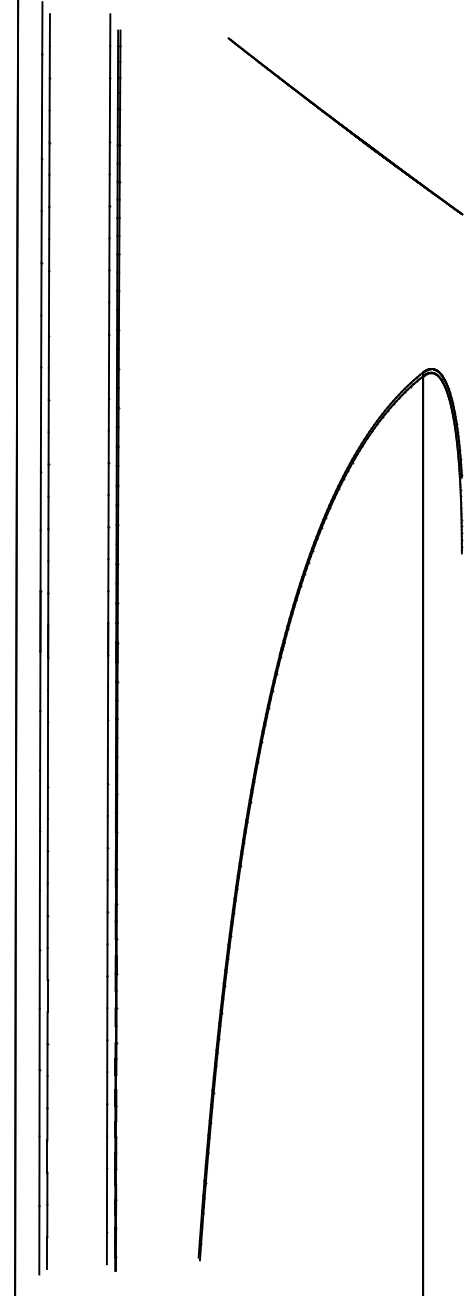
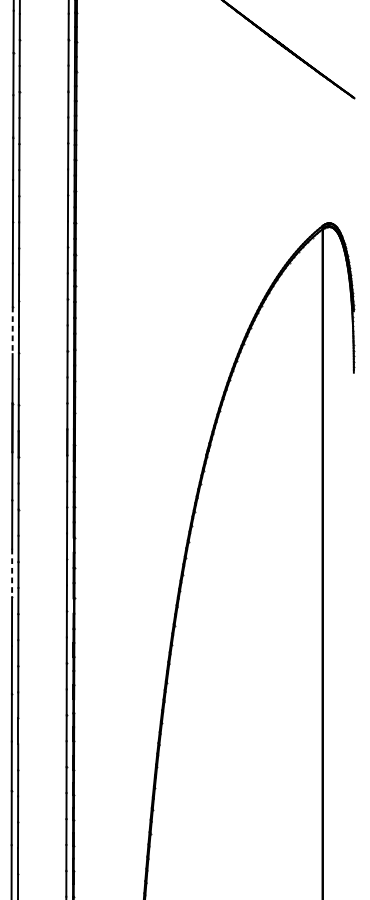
line: (40, 501) -> (12, 330), solid -> dashed
line: (40, 800) -> (12, 572), solid -> dashed

